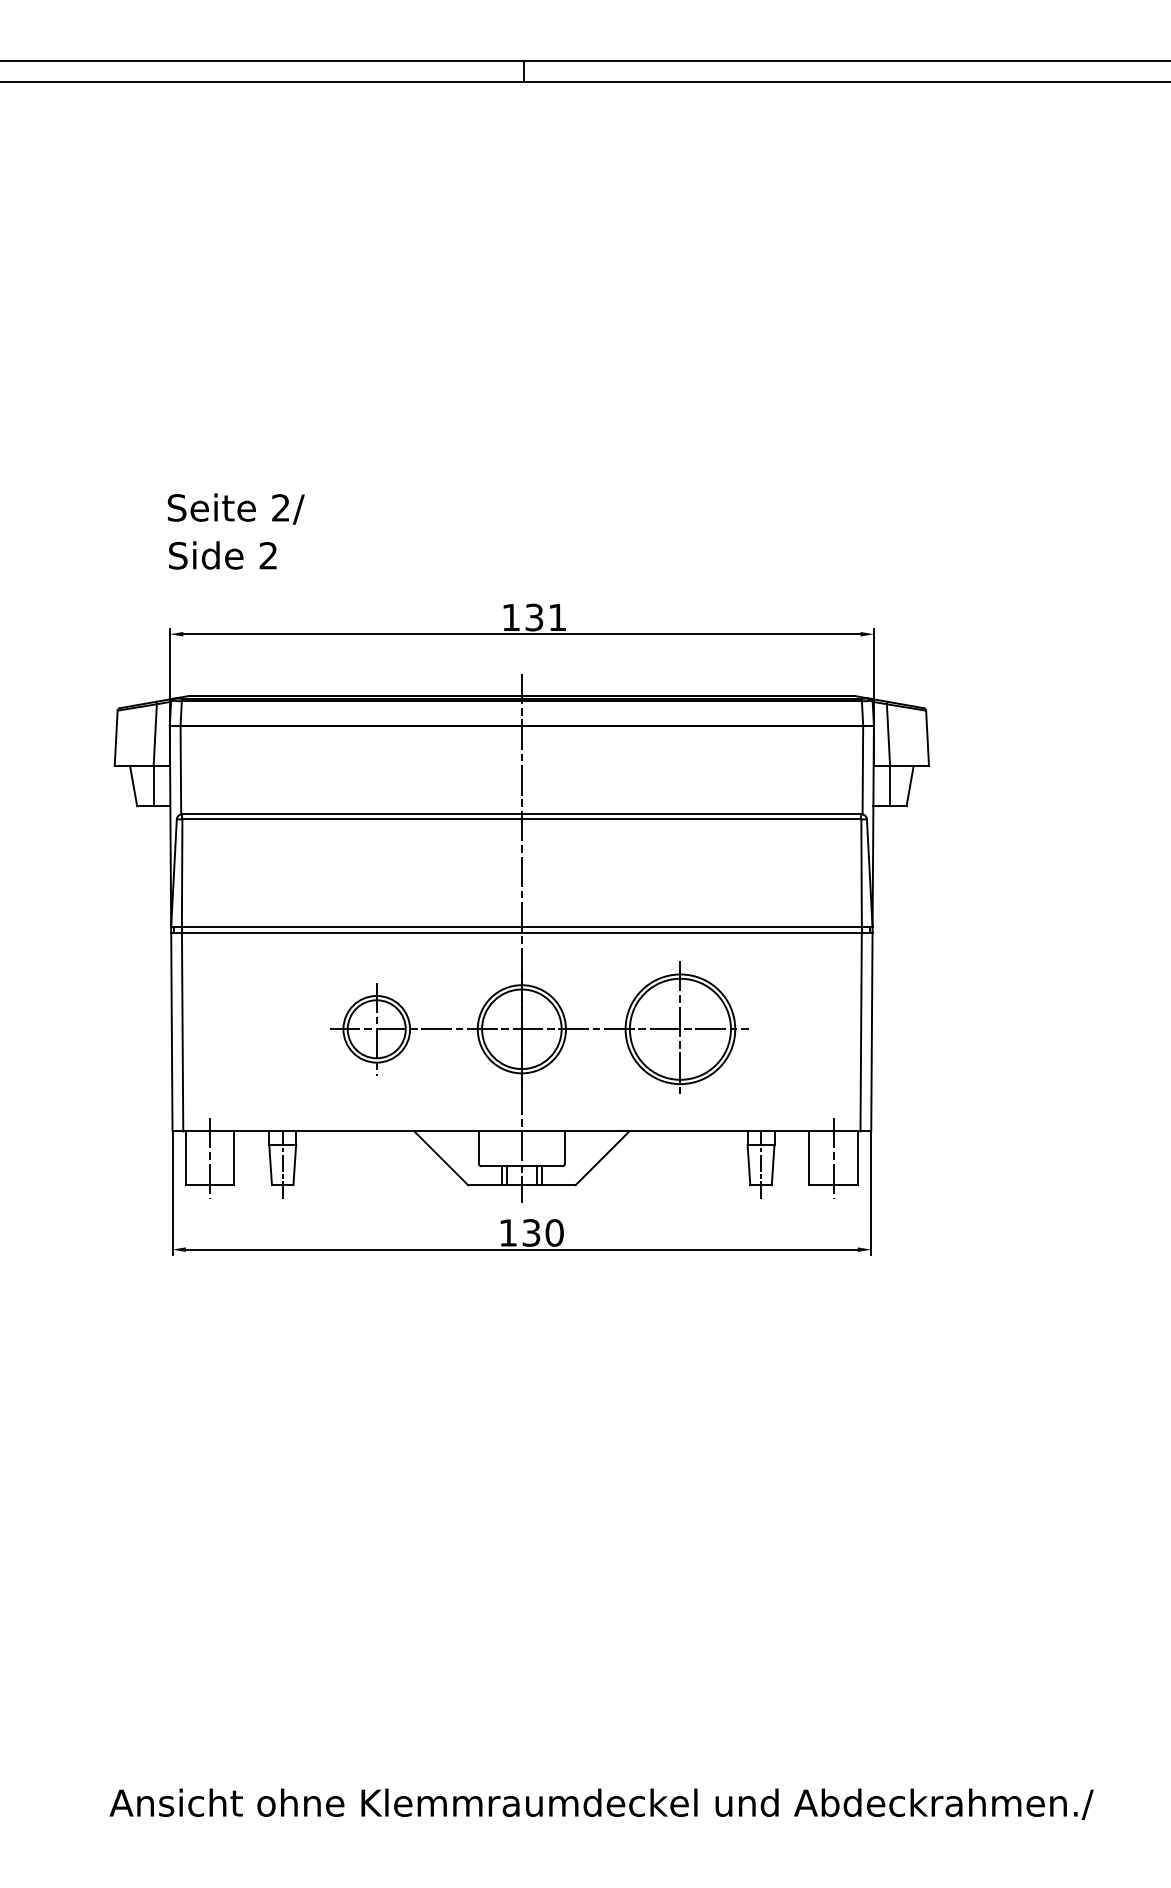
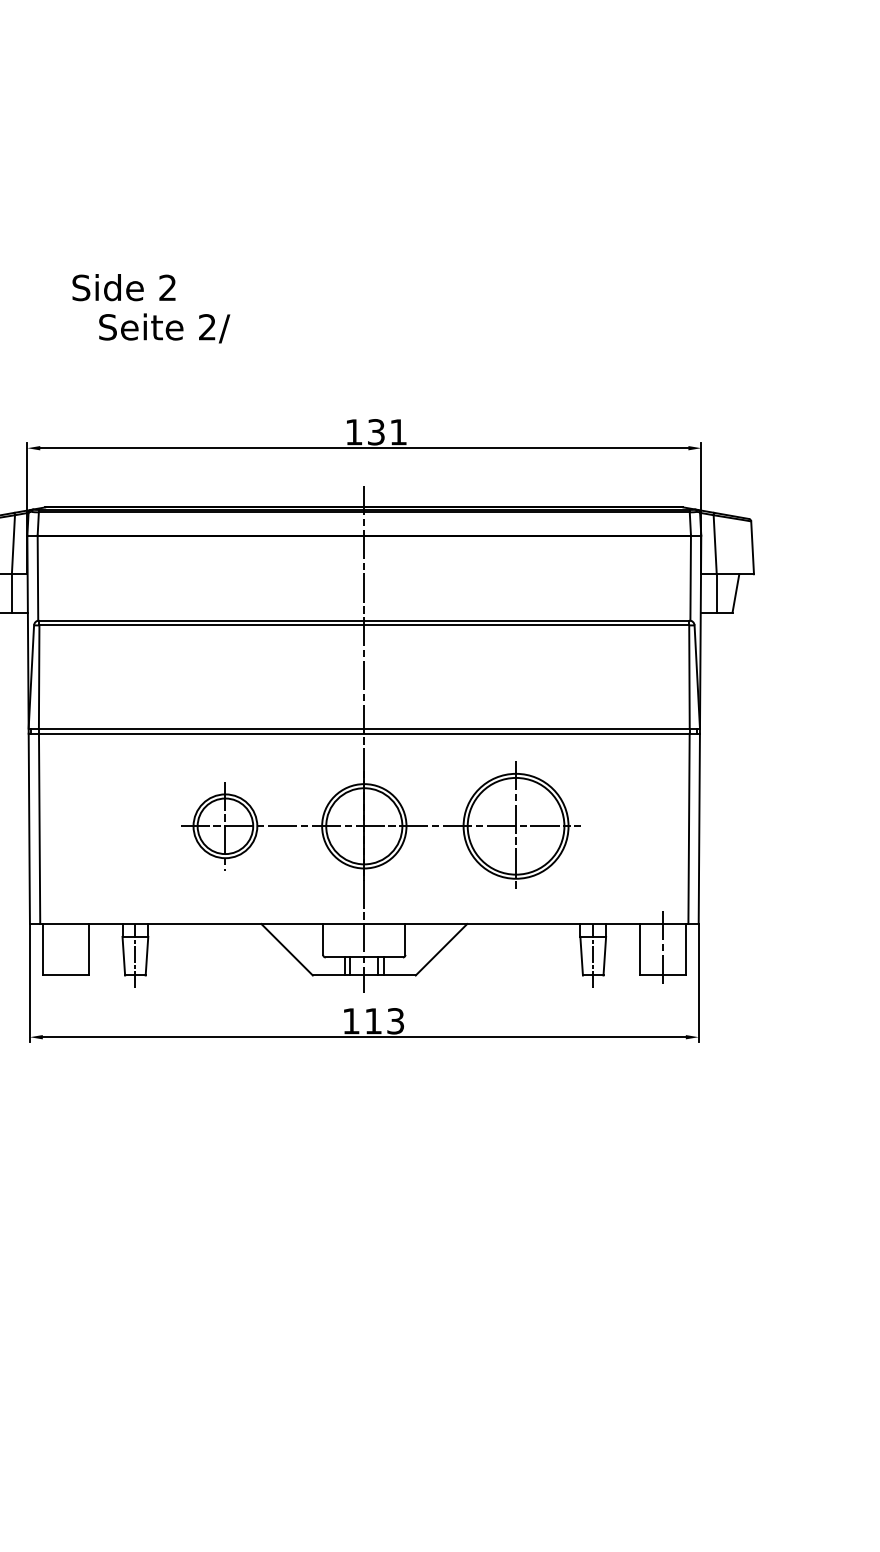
text: (235, 508) -> (163, 327), moved
text: (222, 555) -> (123, 287), moved
line: (210, 1157) -> (66, 949), removed
text: (542, 1232) -> (384, 1020), 130 -> 113

